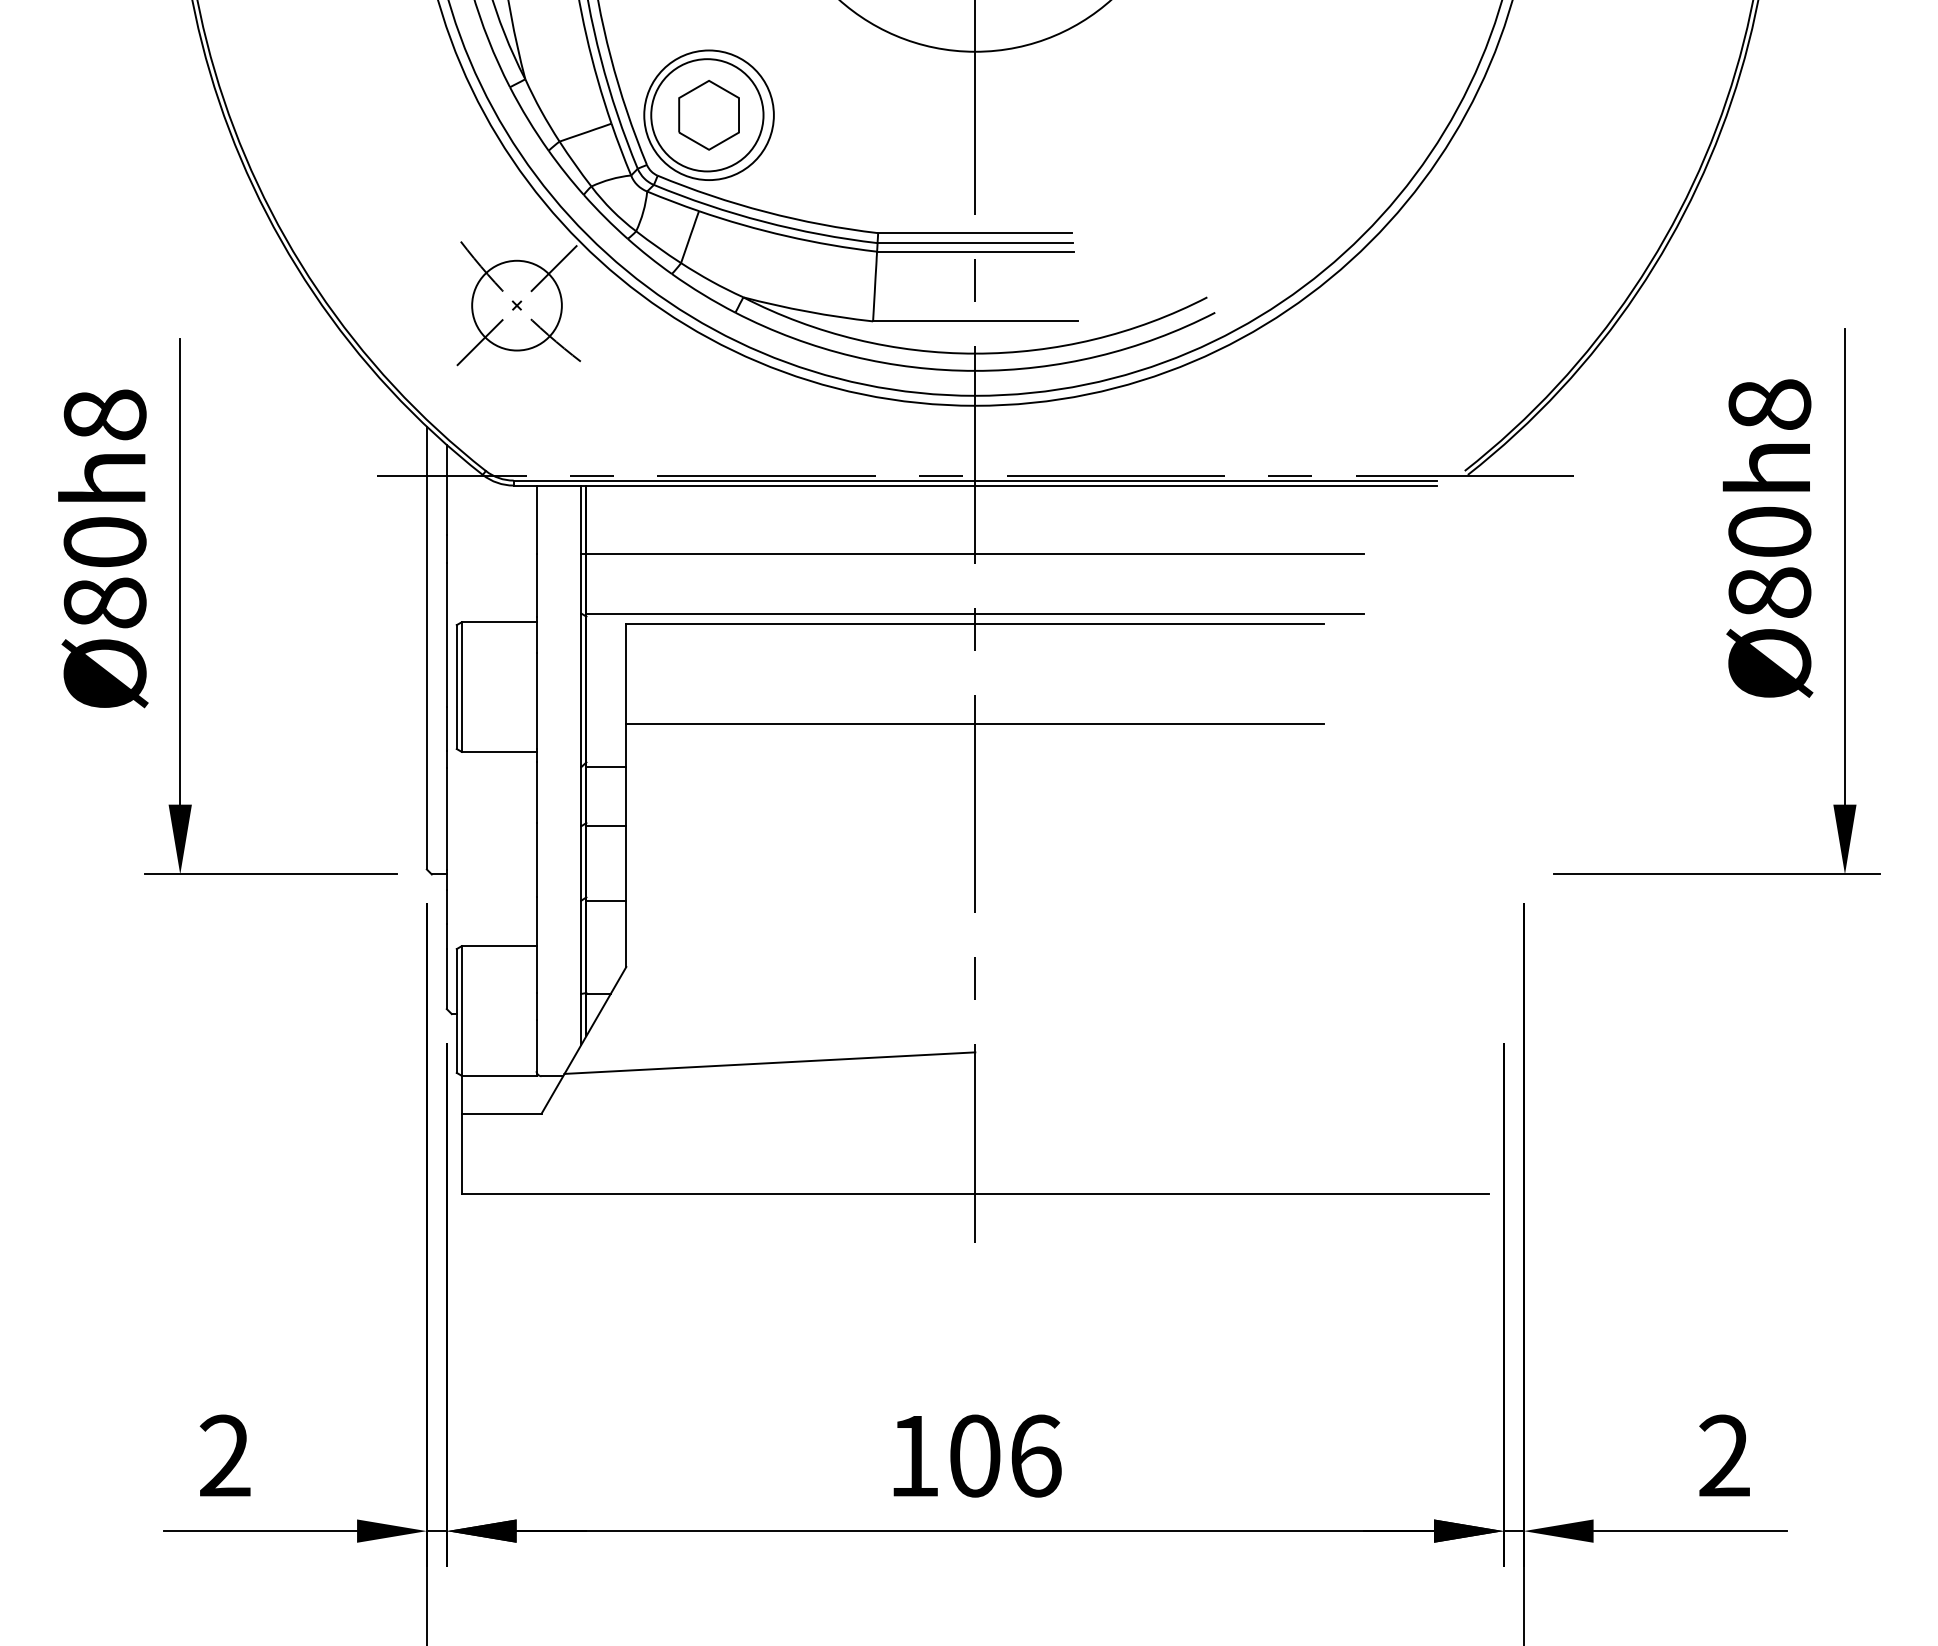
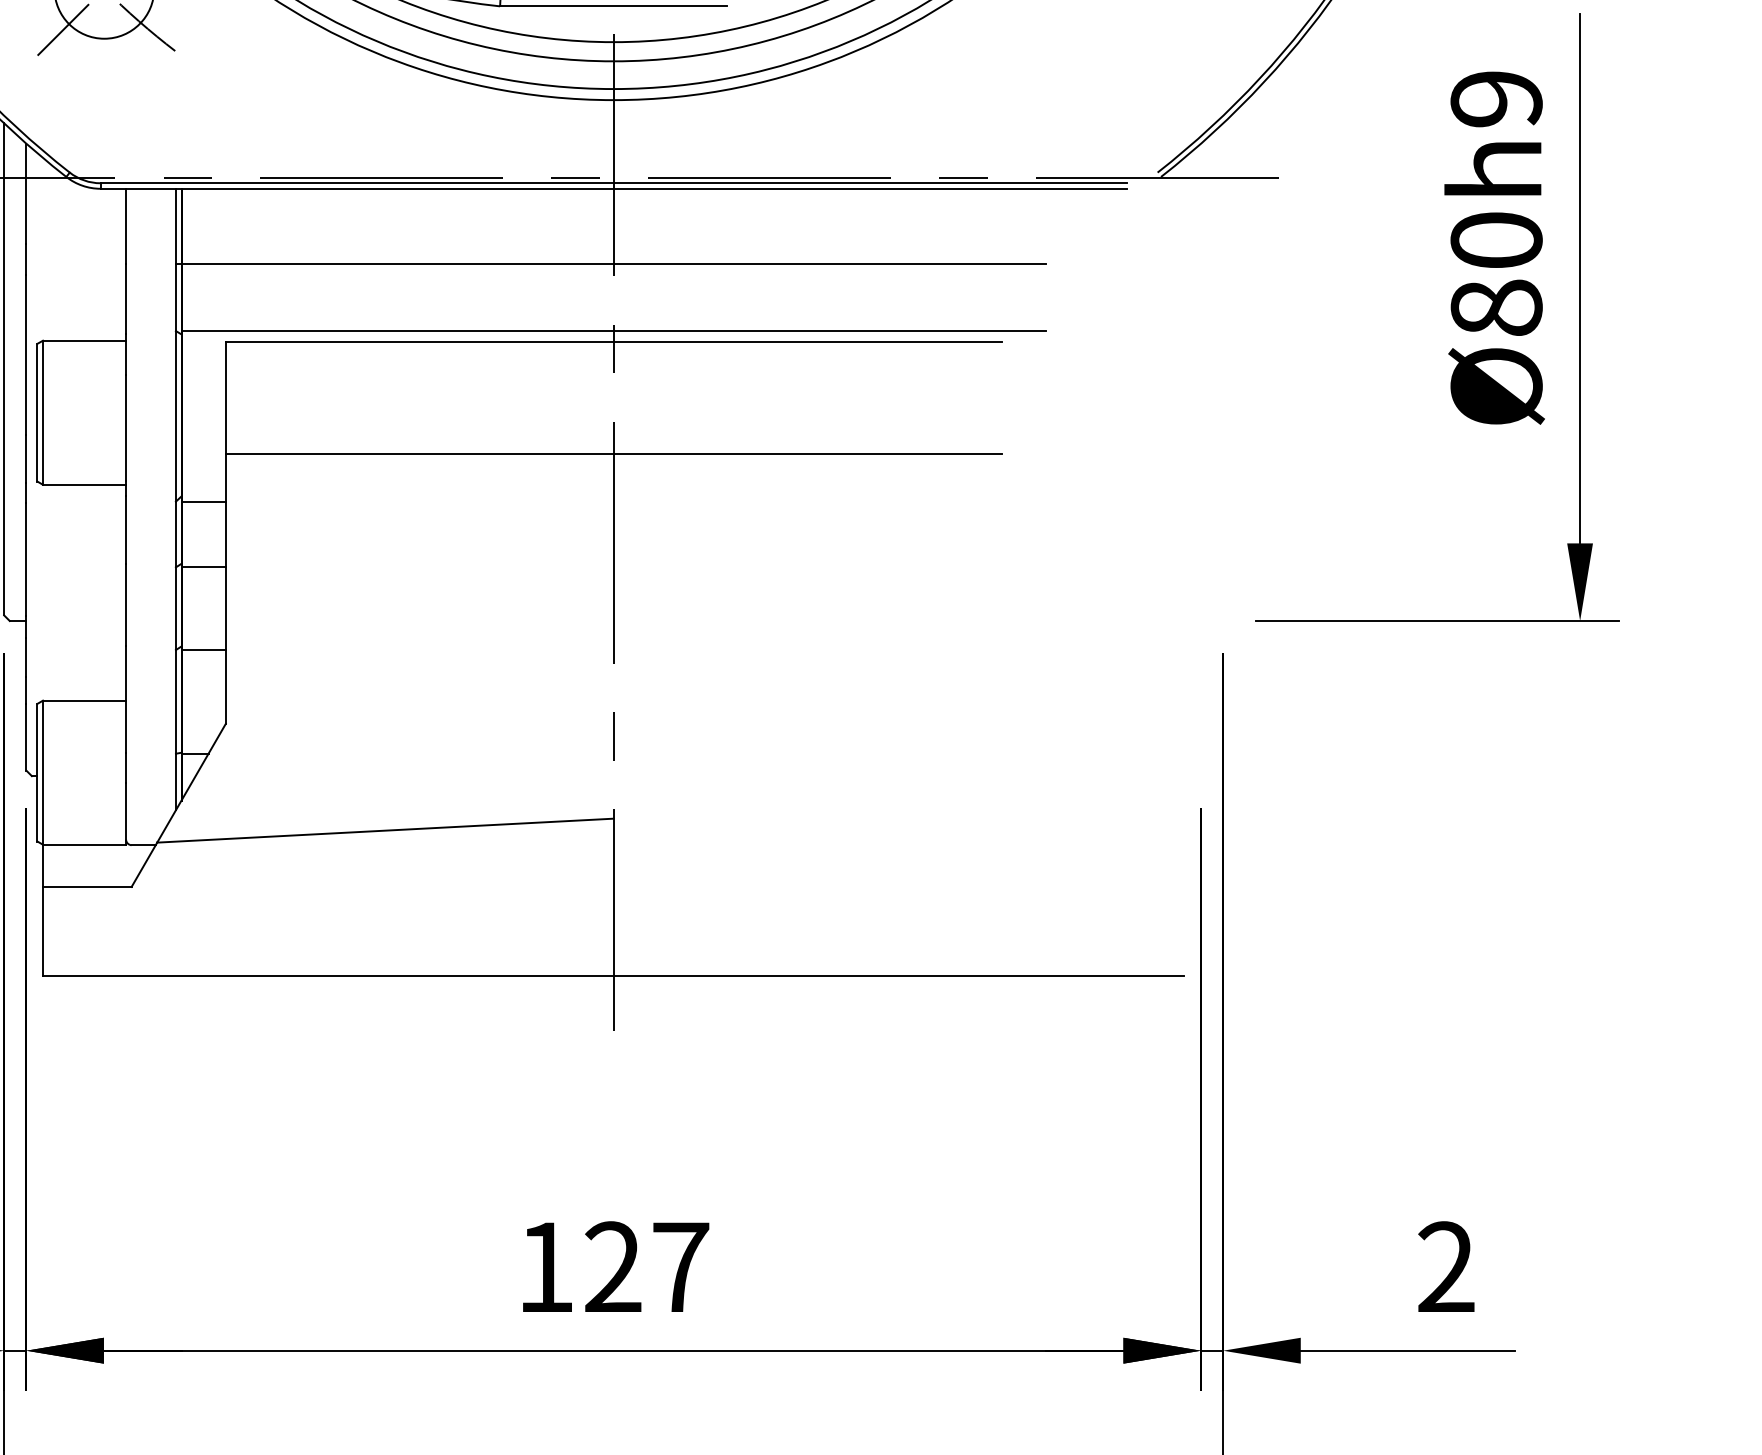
text: (1769, 404) -> (1496, 98), Ø80h8 -> Ø80h9
text: (1005, 1455) -> (647, 1266), 106 -> 127

